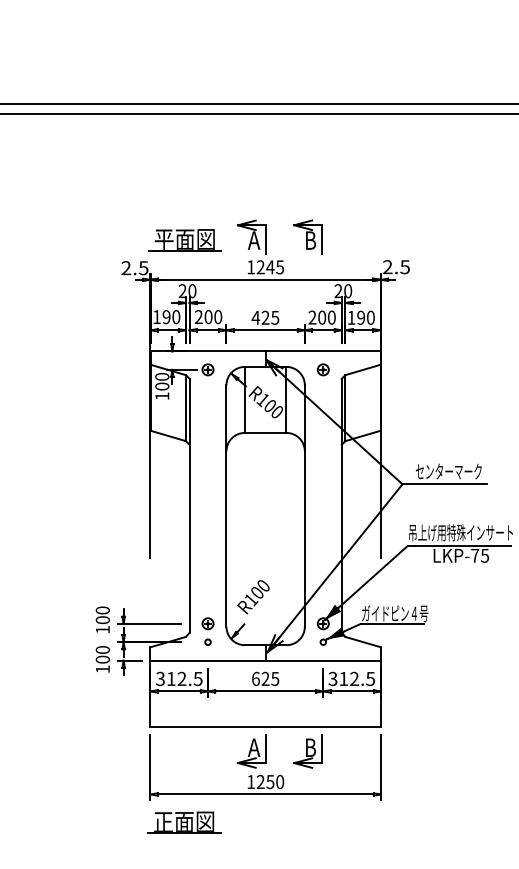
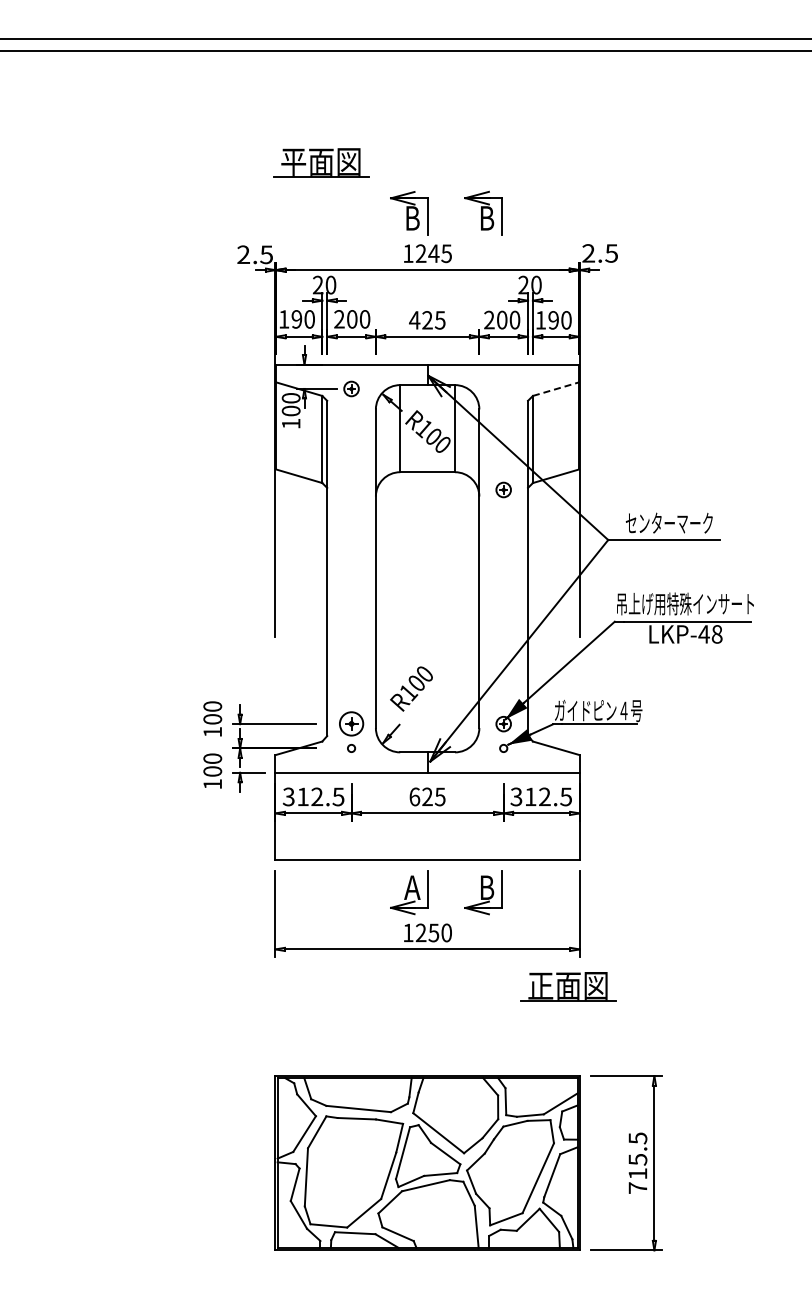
part: (185, 239) -> (321, 162), moved
text: (254, 240) -> (412, 218), A -> B
part: (323, 369) -> (503, 489), moved
line: (363, 370) -> (556, 389), solid -> dashed
text: (479, 555) -> (710, 634), LKP-75 -> LKP-48
part: (207, 624) -> (351, 724), size x1.6
part: (184, 822) -> (568, 986), moved

